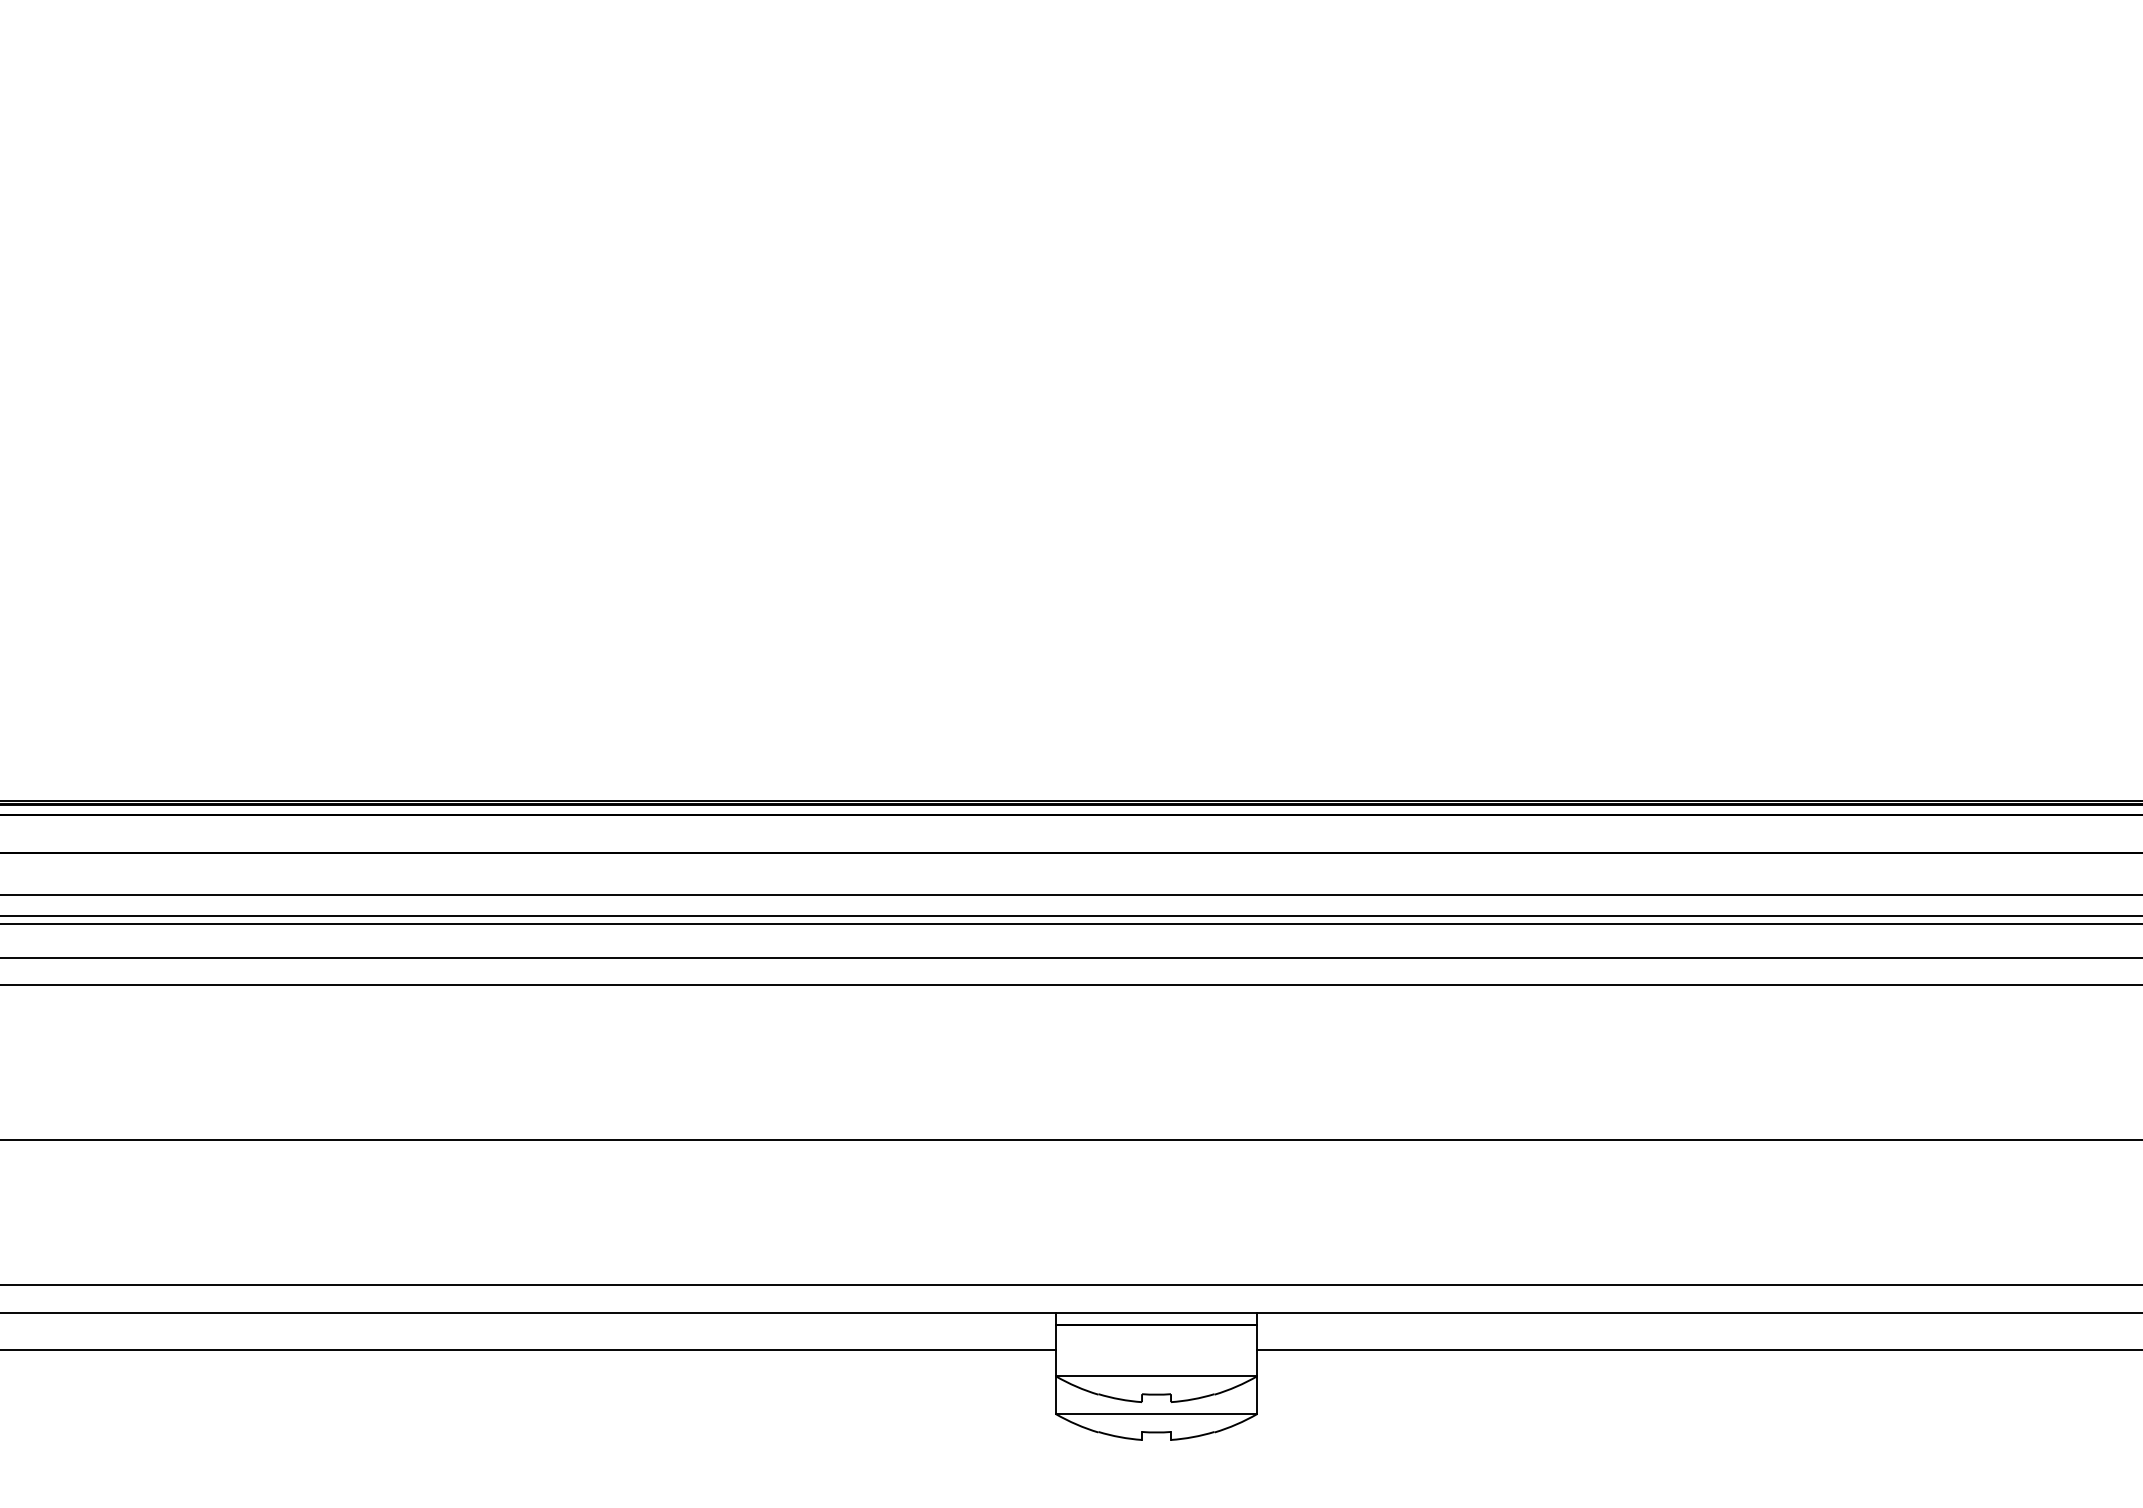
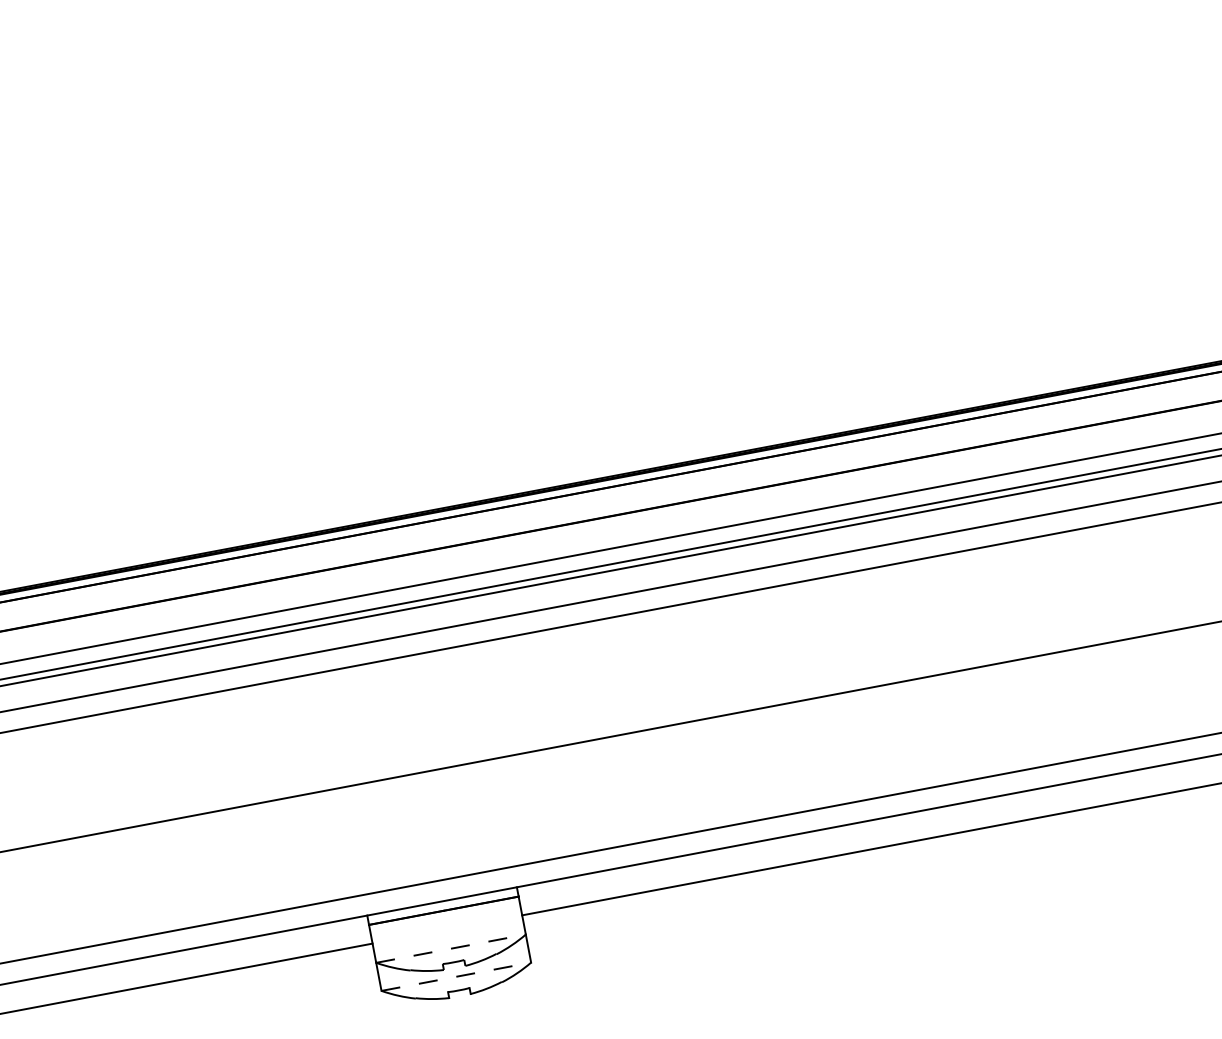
line: (1156, 1376) -> (451, 948), solid -> dashed
line: (1156, 1414) -> (456, 977), solid -> dashed

